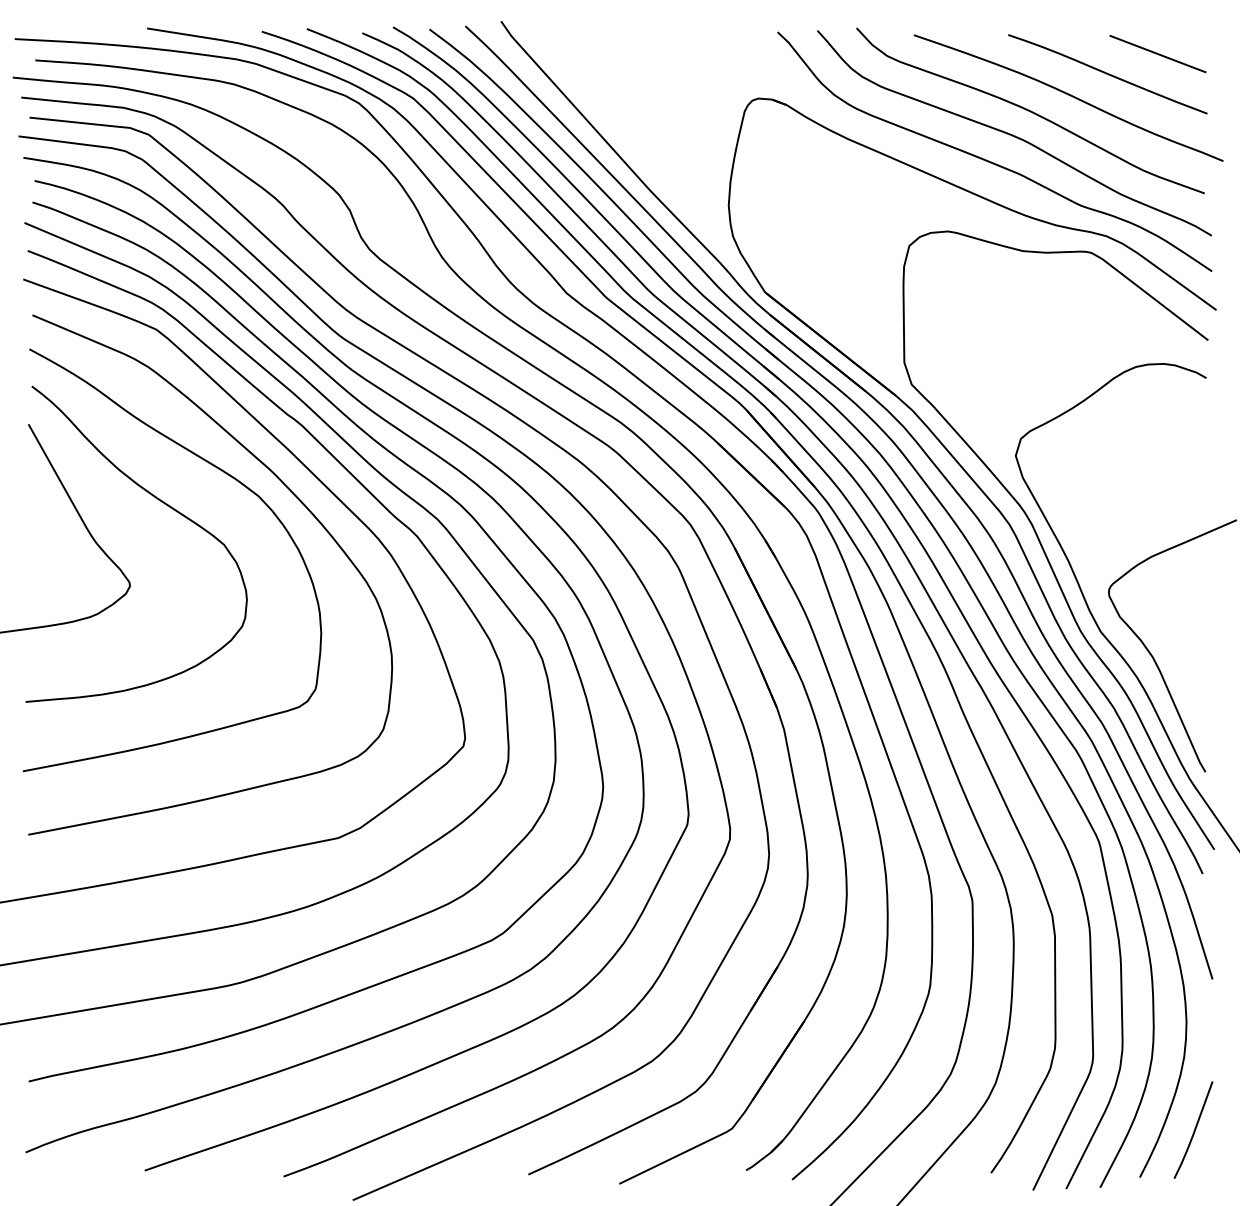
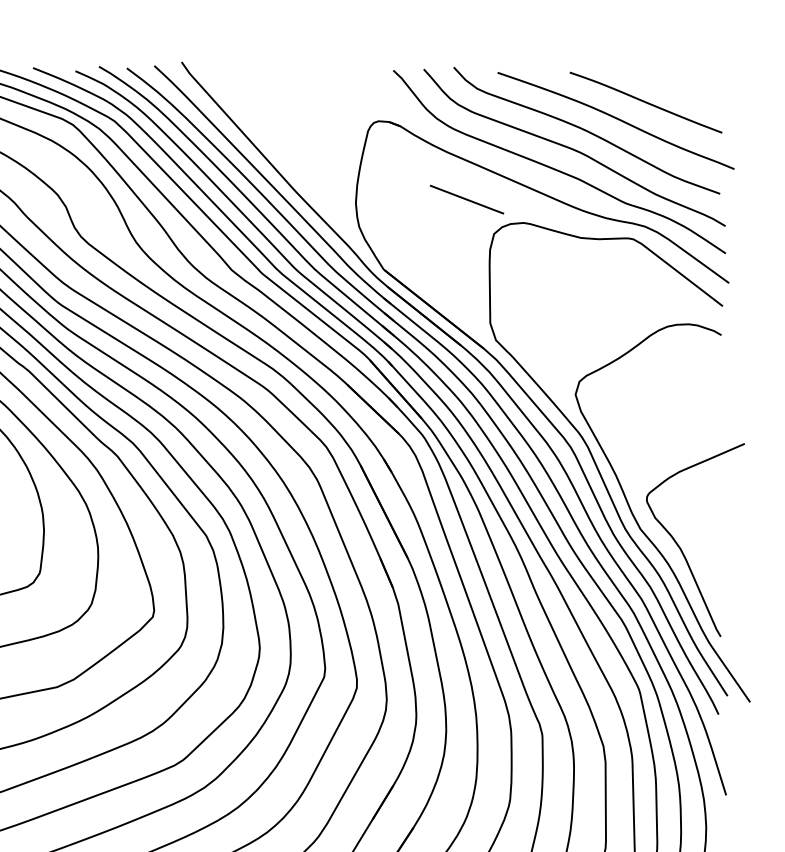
line: (1157, 54) -> (466, 200), moved

